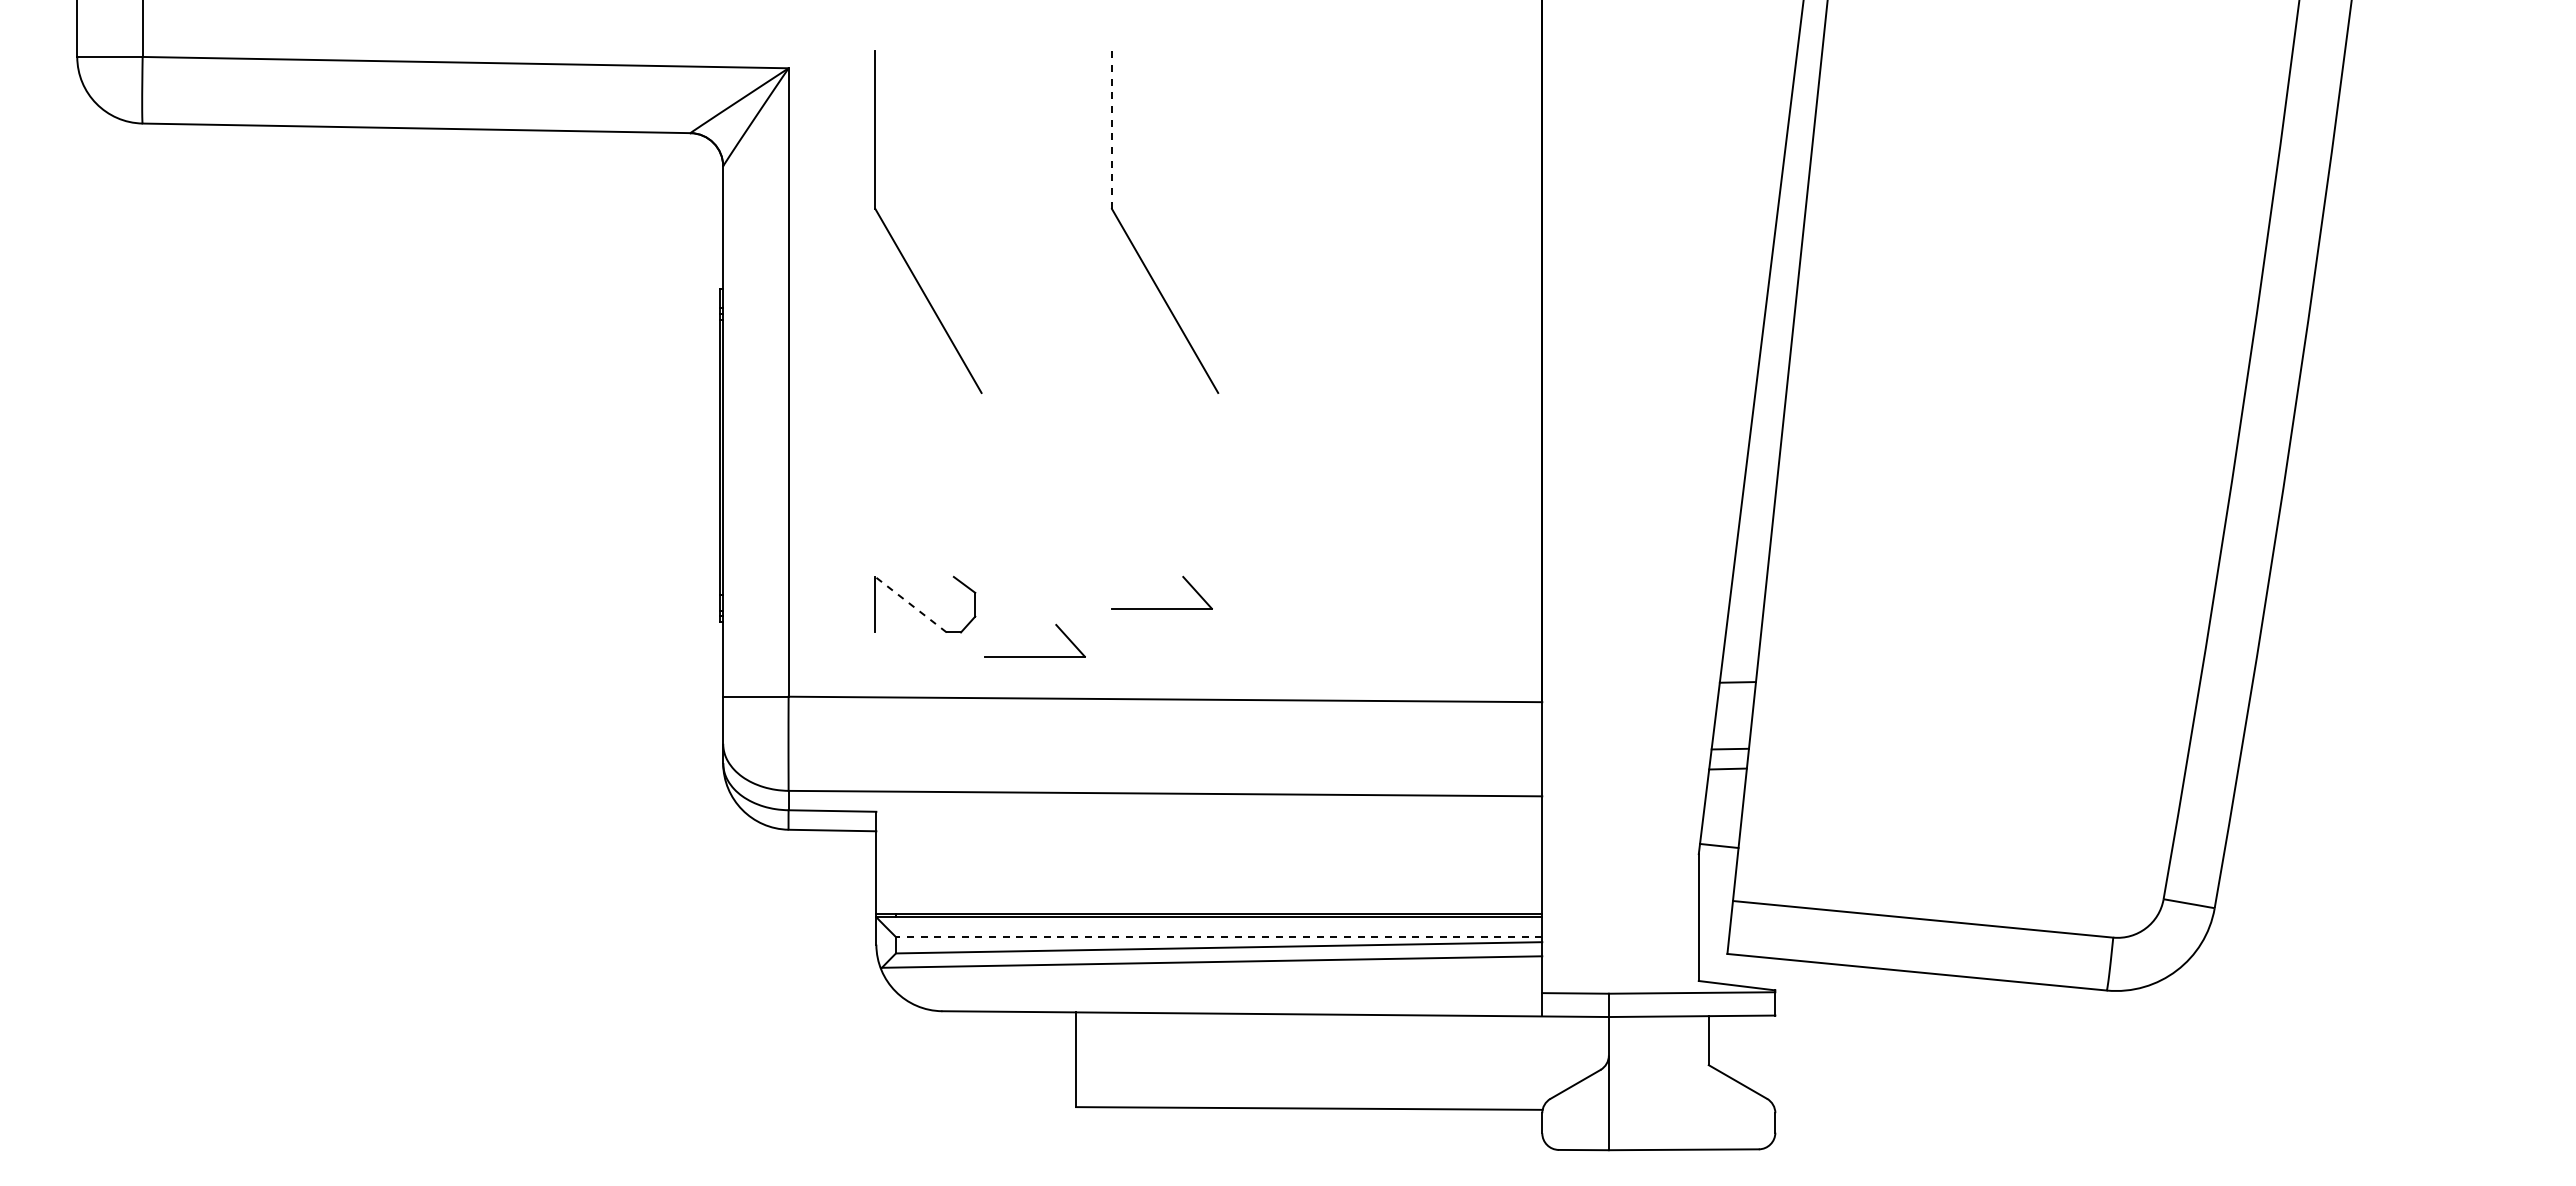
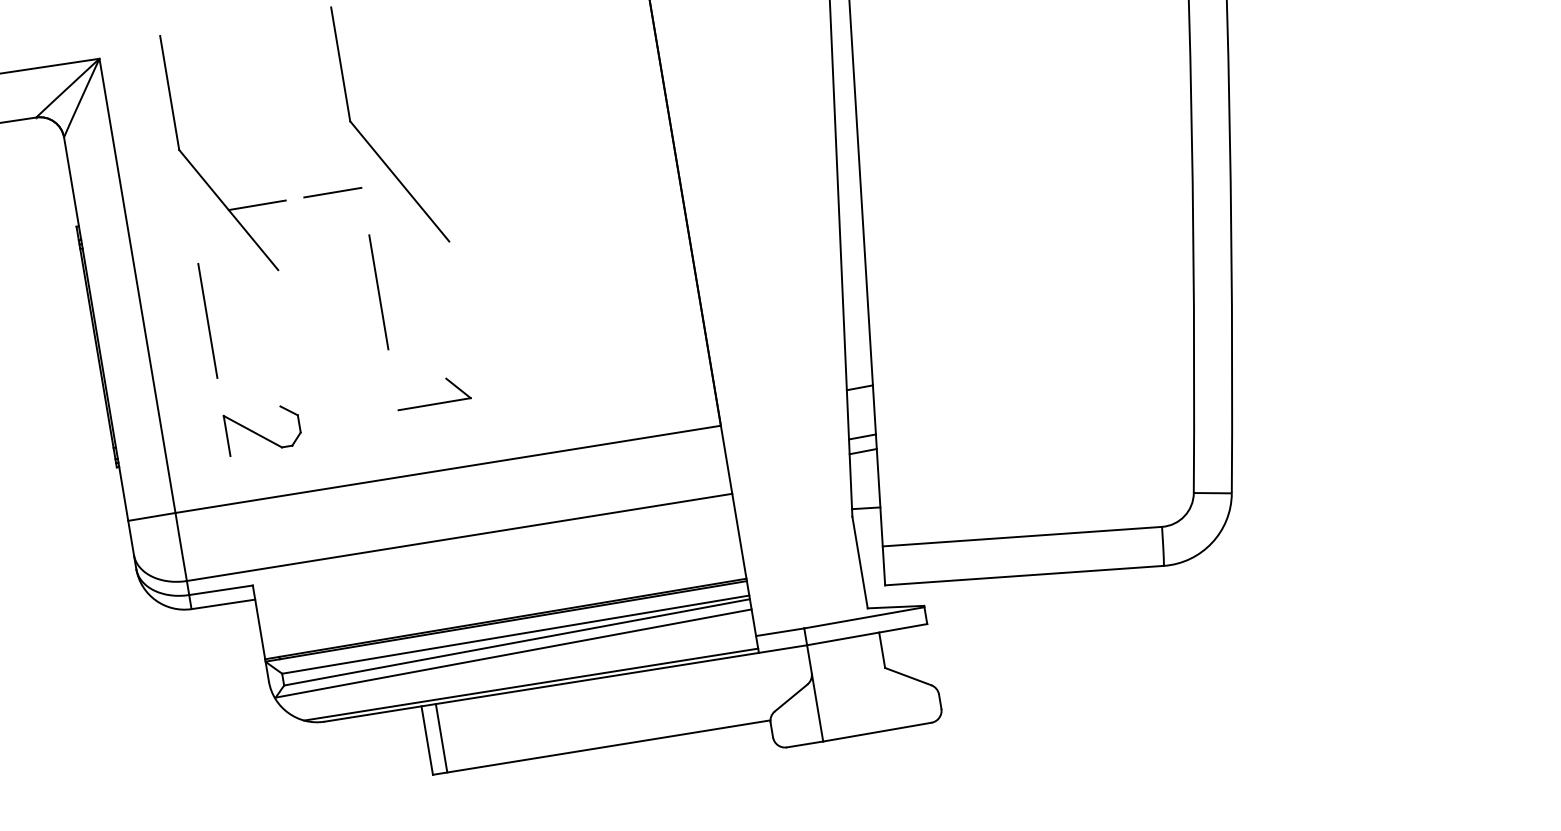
line: (1111, 130) -> (340, 64), dashed -> solid
line: (967, 301) -> (257, 205), added
line: (1072, 301) -> (332, 192), added
line: (875, 445) -> (207, 320), added
line: (1111, 445) -> (378, 292), added
line: (910, 604) -> (252, 431), dashed -> solid
part: (1034, 656) -> (348, 454), removed
line: (1218, 937) -> (515, 635), dashed -> solid
line: (1228, 1007) -> (531, 684), added
line: (1096, 1059) -> (441, 737), added

